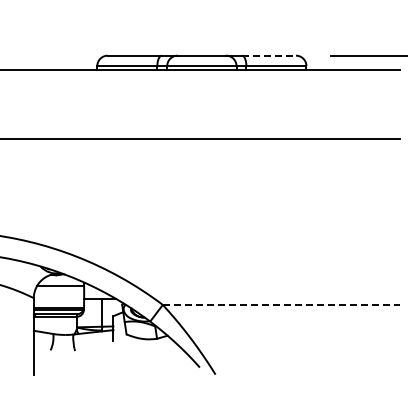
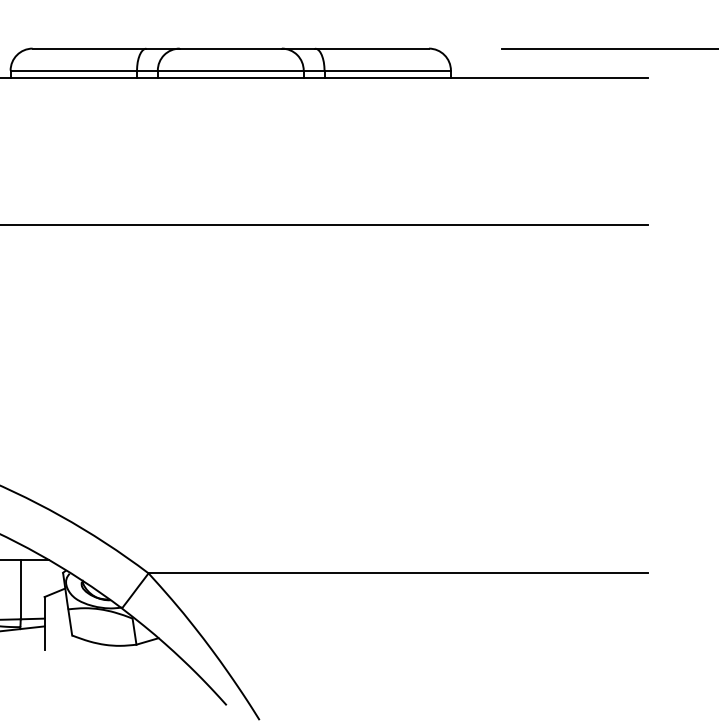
line: (269, 55) -> (373, 48), dashed -> solid
line: (281, 304) -> (398, 572), dashed -> solid

